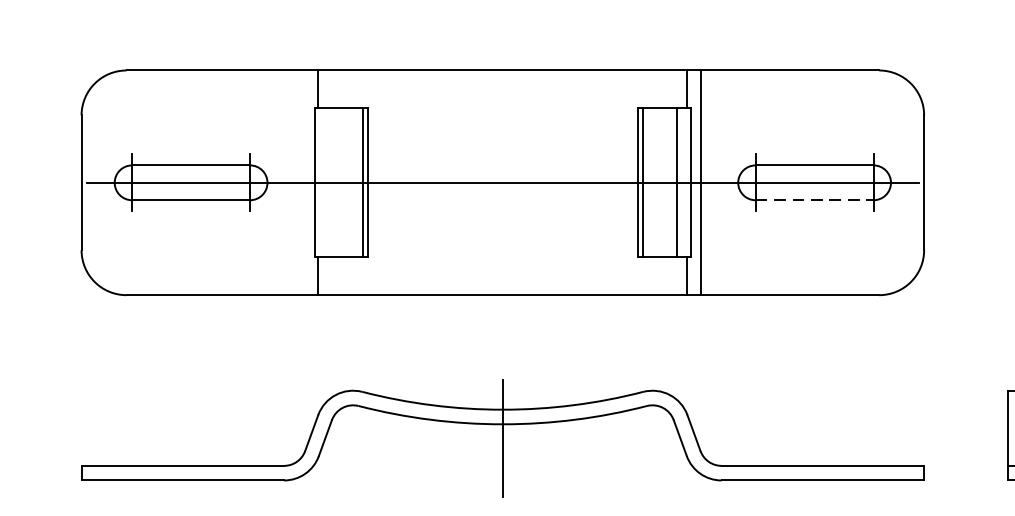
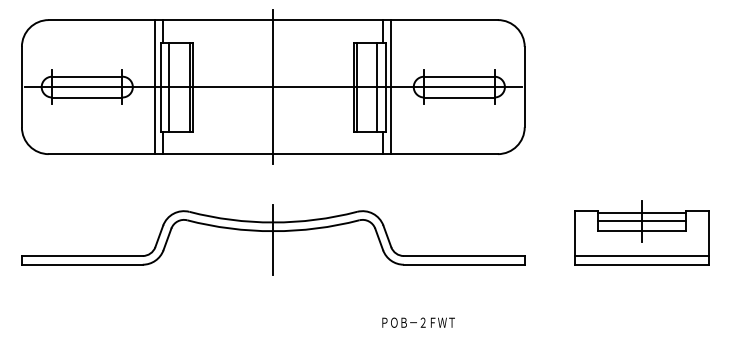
line: (328, 181) -> (169, 86), added
line: (305, 183) -> (155, 87), added
line: (503, 183) -> (273, 87), added
line: (814, 200) -> (459, 97), dashed -> solid

